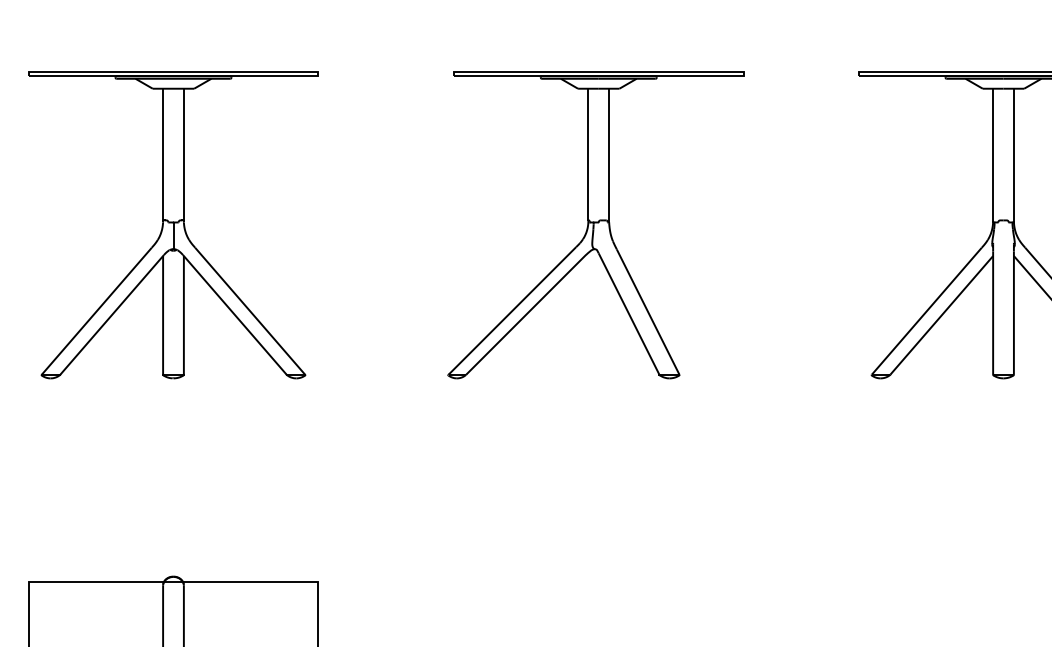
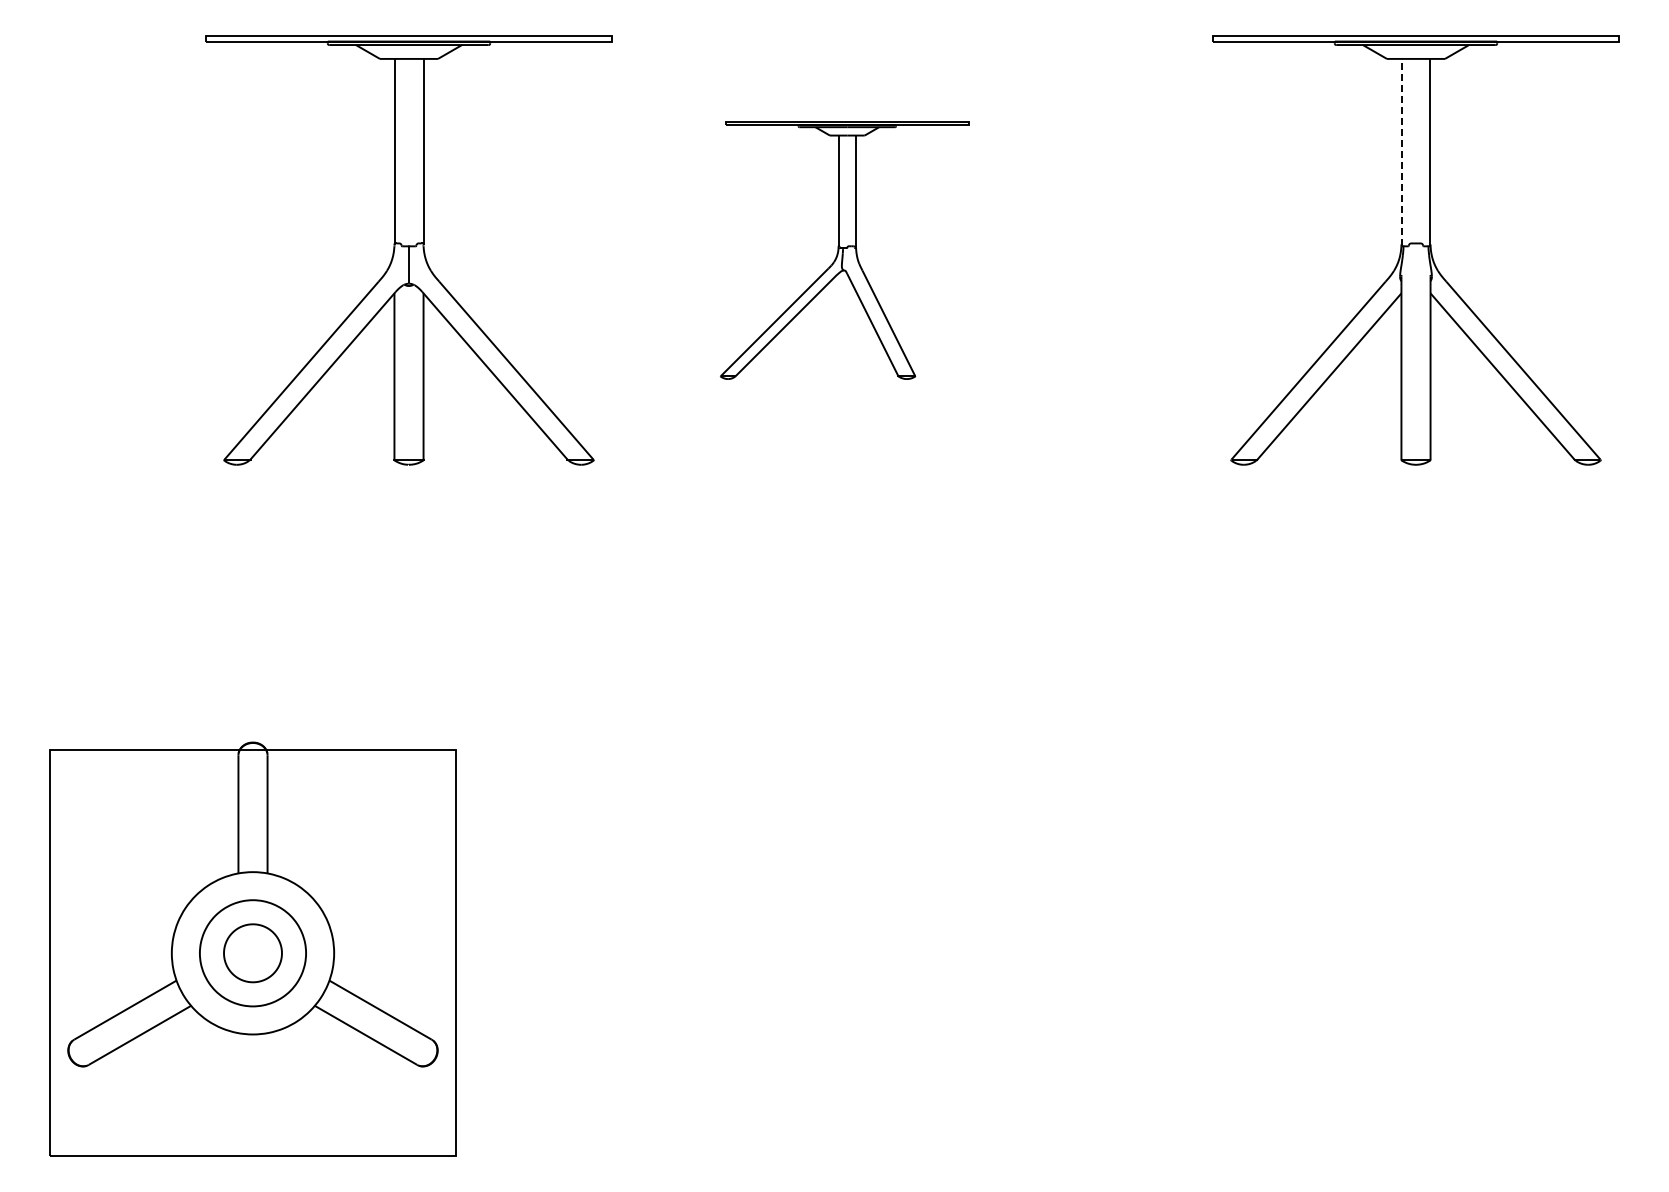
line: (993, 155) -> (1401, 152), solid -> dashed
part: (173, 225) -> (408, 250), moved
part: (595, 225) -> (844, 250), size x0.6

